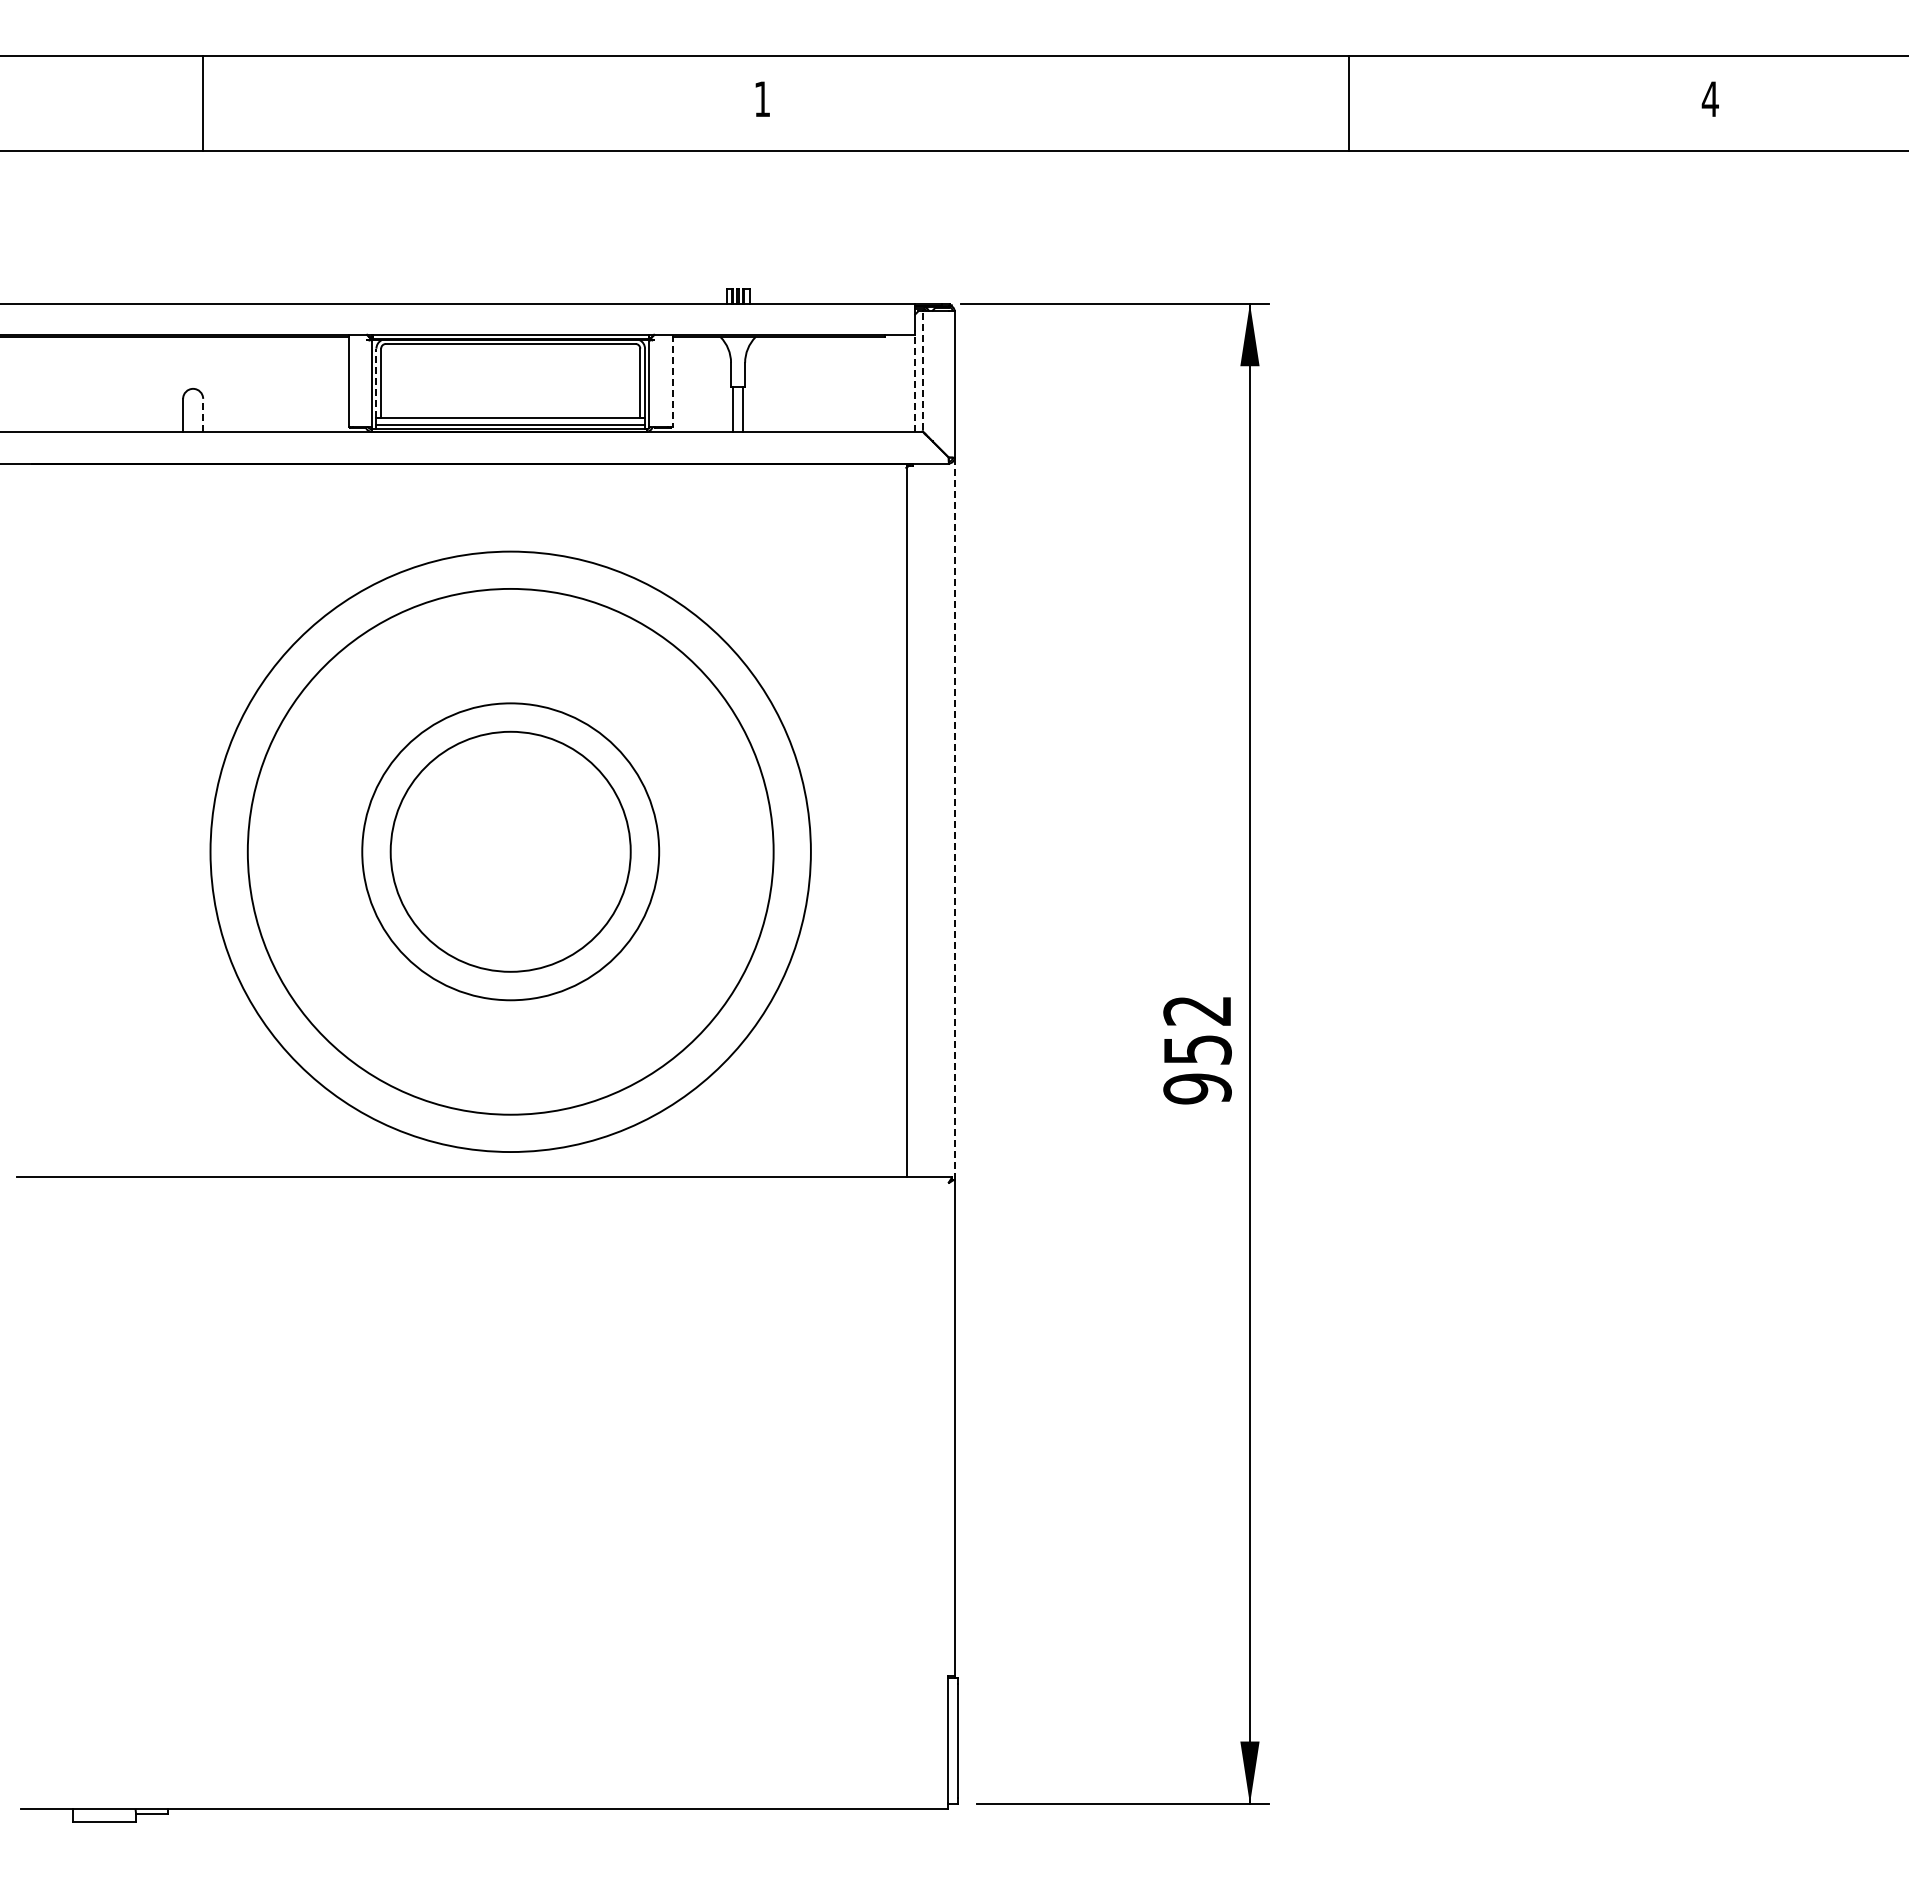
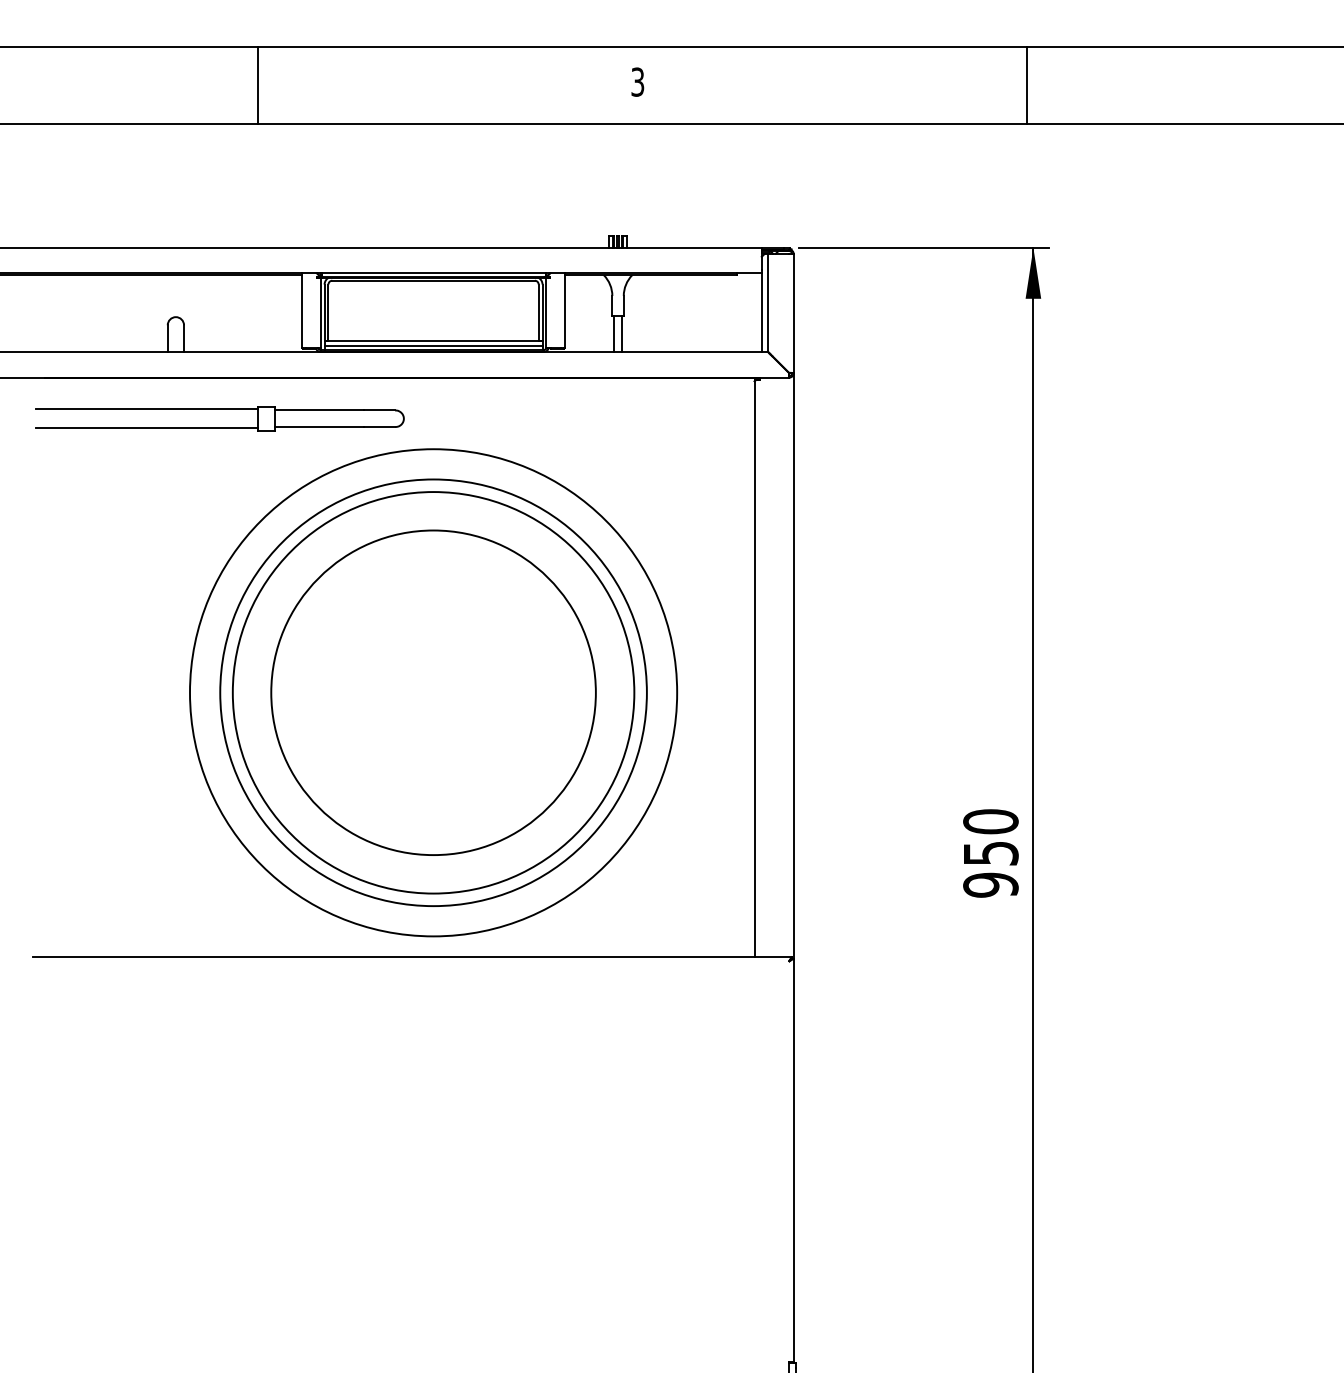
text: (762, 99) -> (637, 82), 1 -> 3
line: (202, 103) -> (257, 85), moved
line: (1349, 103) -> (1027, 85), moved
line: (922, 370) -> (767, 302), dashed -> solid
line: (672, 381) -> (564, 311), dashed -> solid
line: (915, 382) -> (762, 311), dashed -> solid
line: (376, 383) -> (324, 312), dashed -> solid
line: (203, 414) -> (184, 337), dashed -> solid
part: (246, 502) -> (219, 409), added
line: (954, 818) -> (793, 665), dashed -> solid
circle: (510, 851) -> (433, 692), size x1.67
circle: (510, 851) -> (433, 692), size x1.67
text: (1197, 1010) -> (990, 821), 952 -> 950

